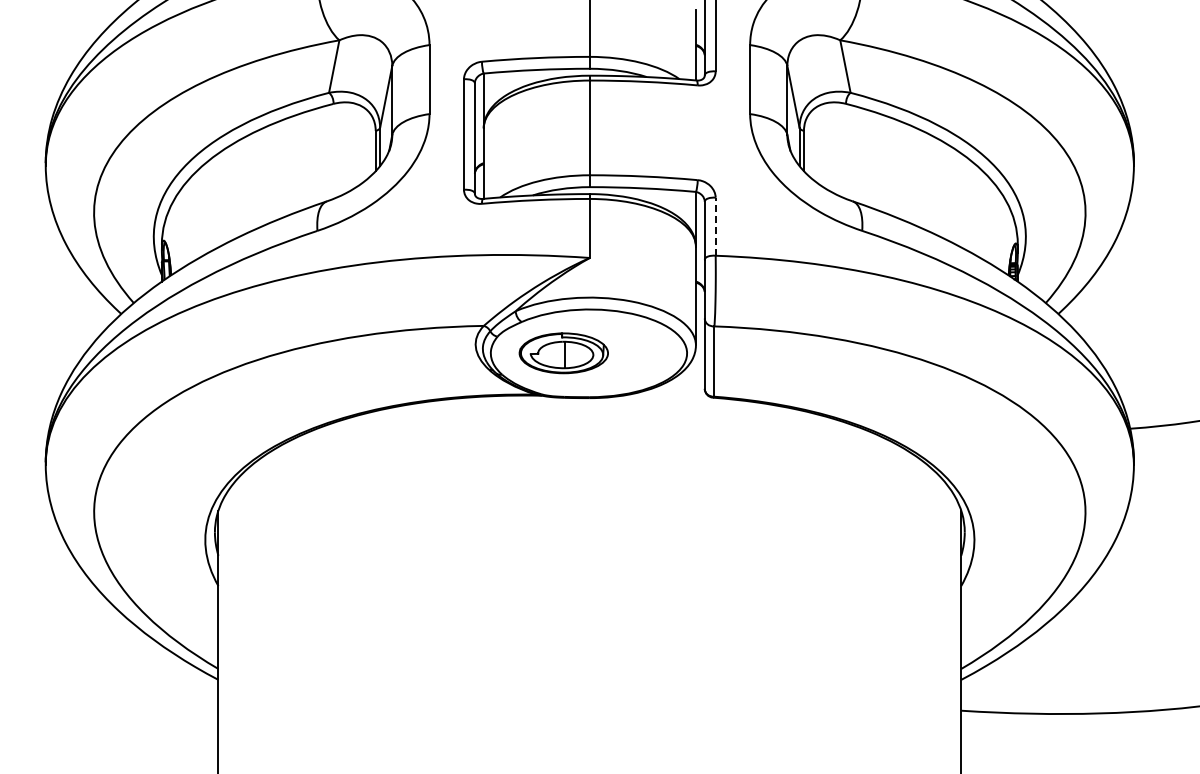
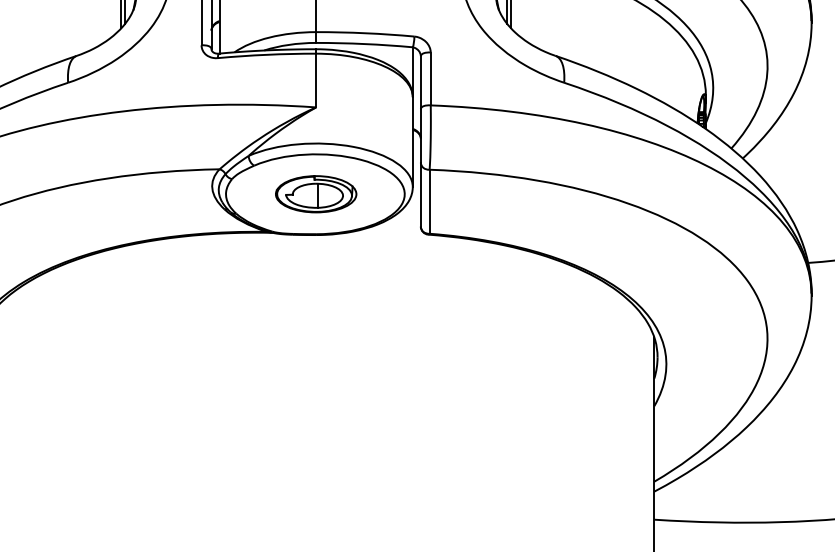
line: (715, 226) -> (430, 78), dashed -> solid
part: (563, 353) -> (315, 194), moved

